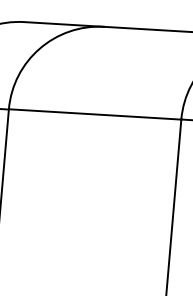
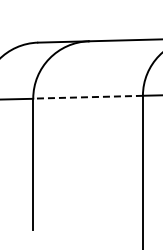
line: (95, 114) -> (88, 97), solid -> dashed

